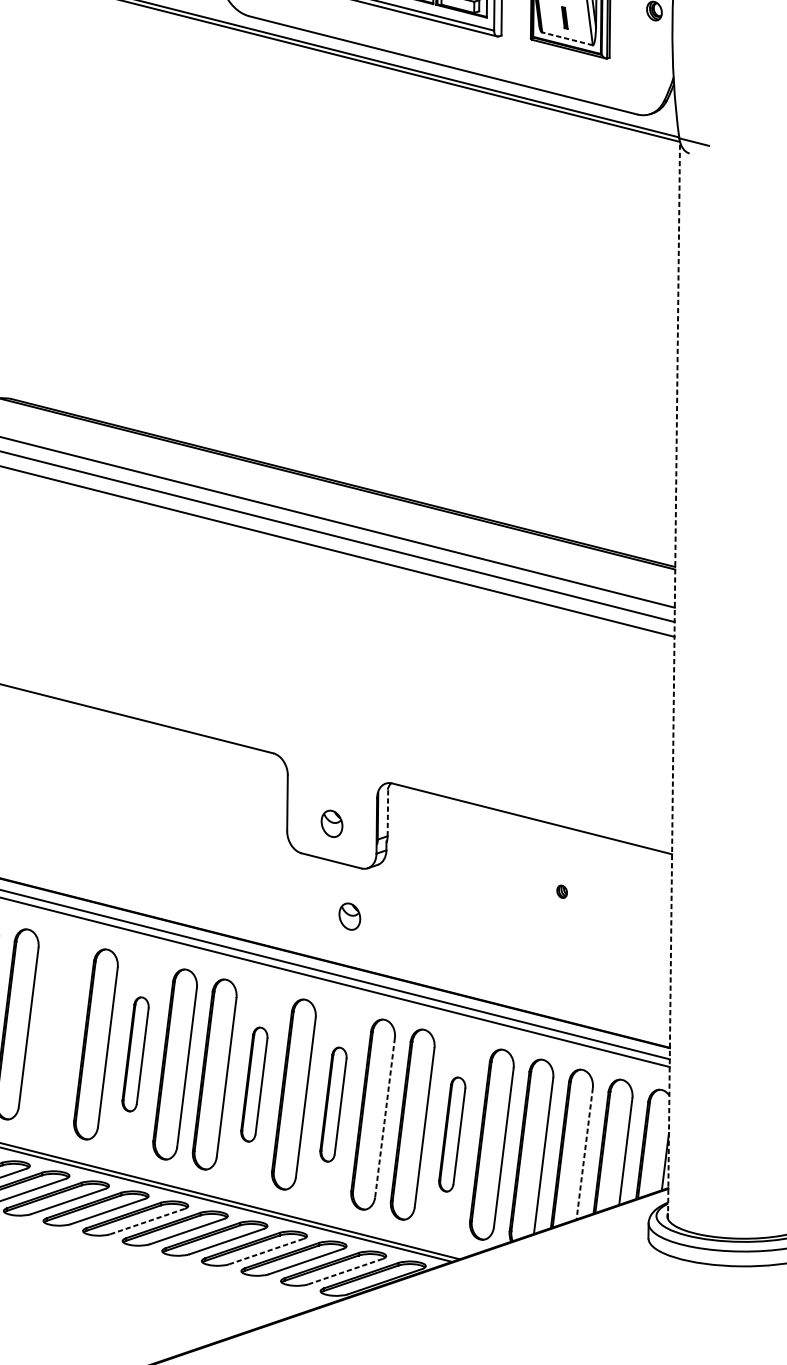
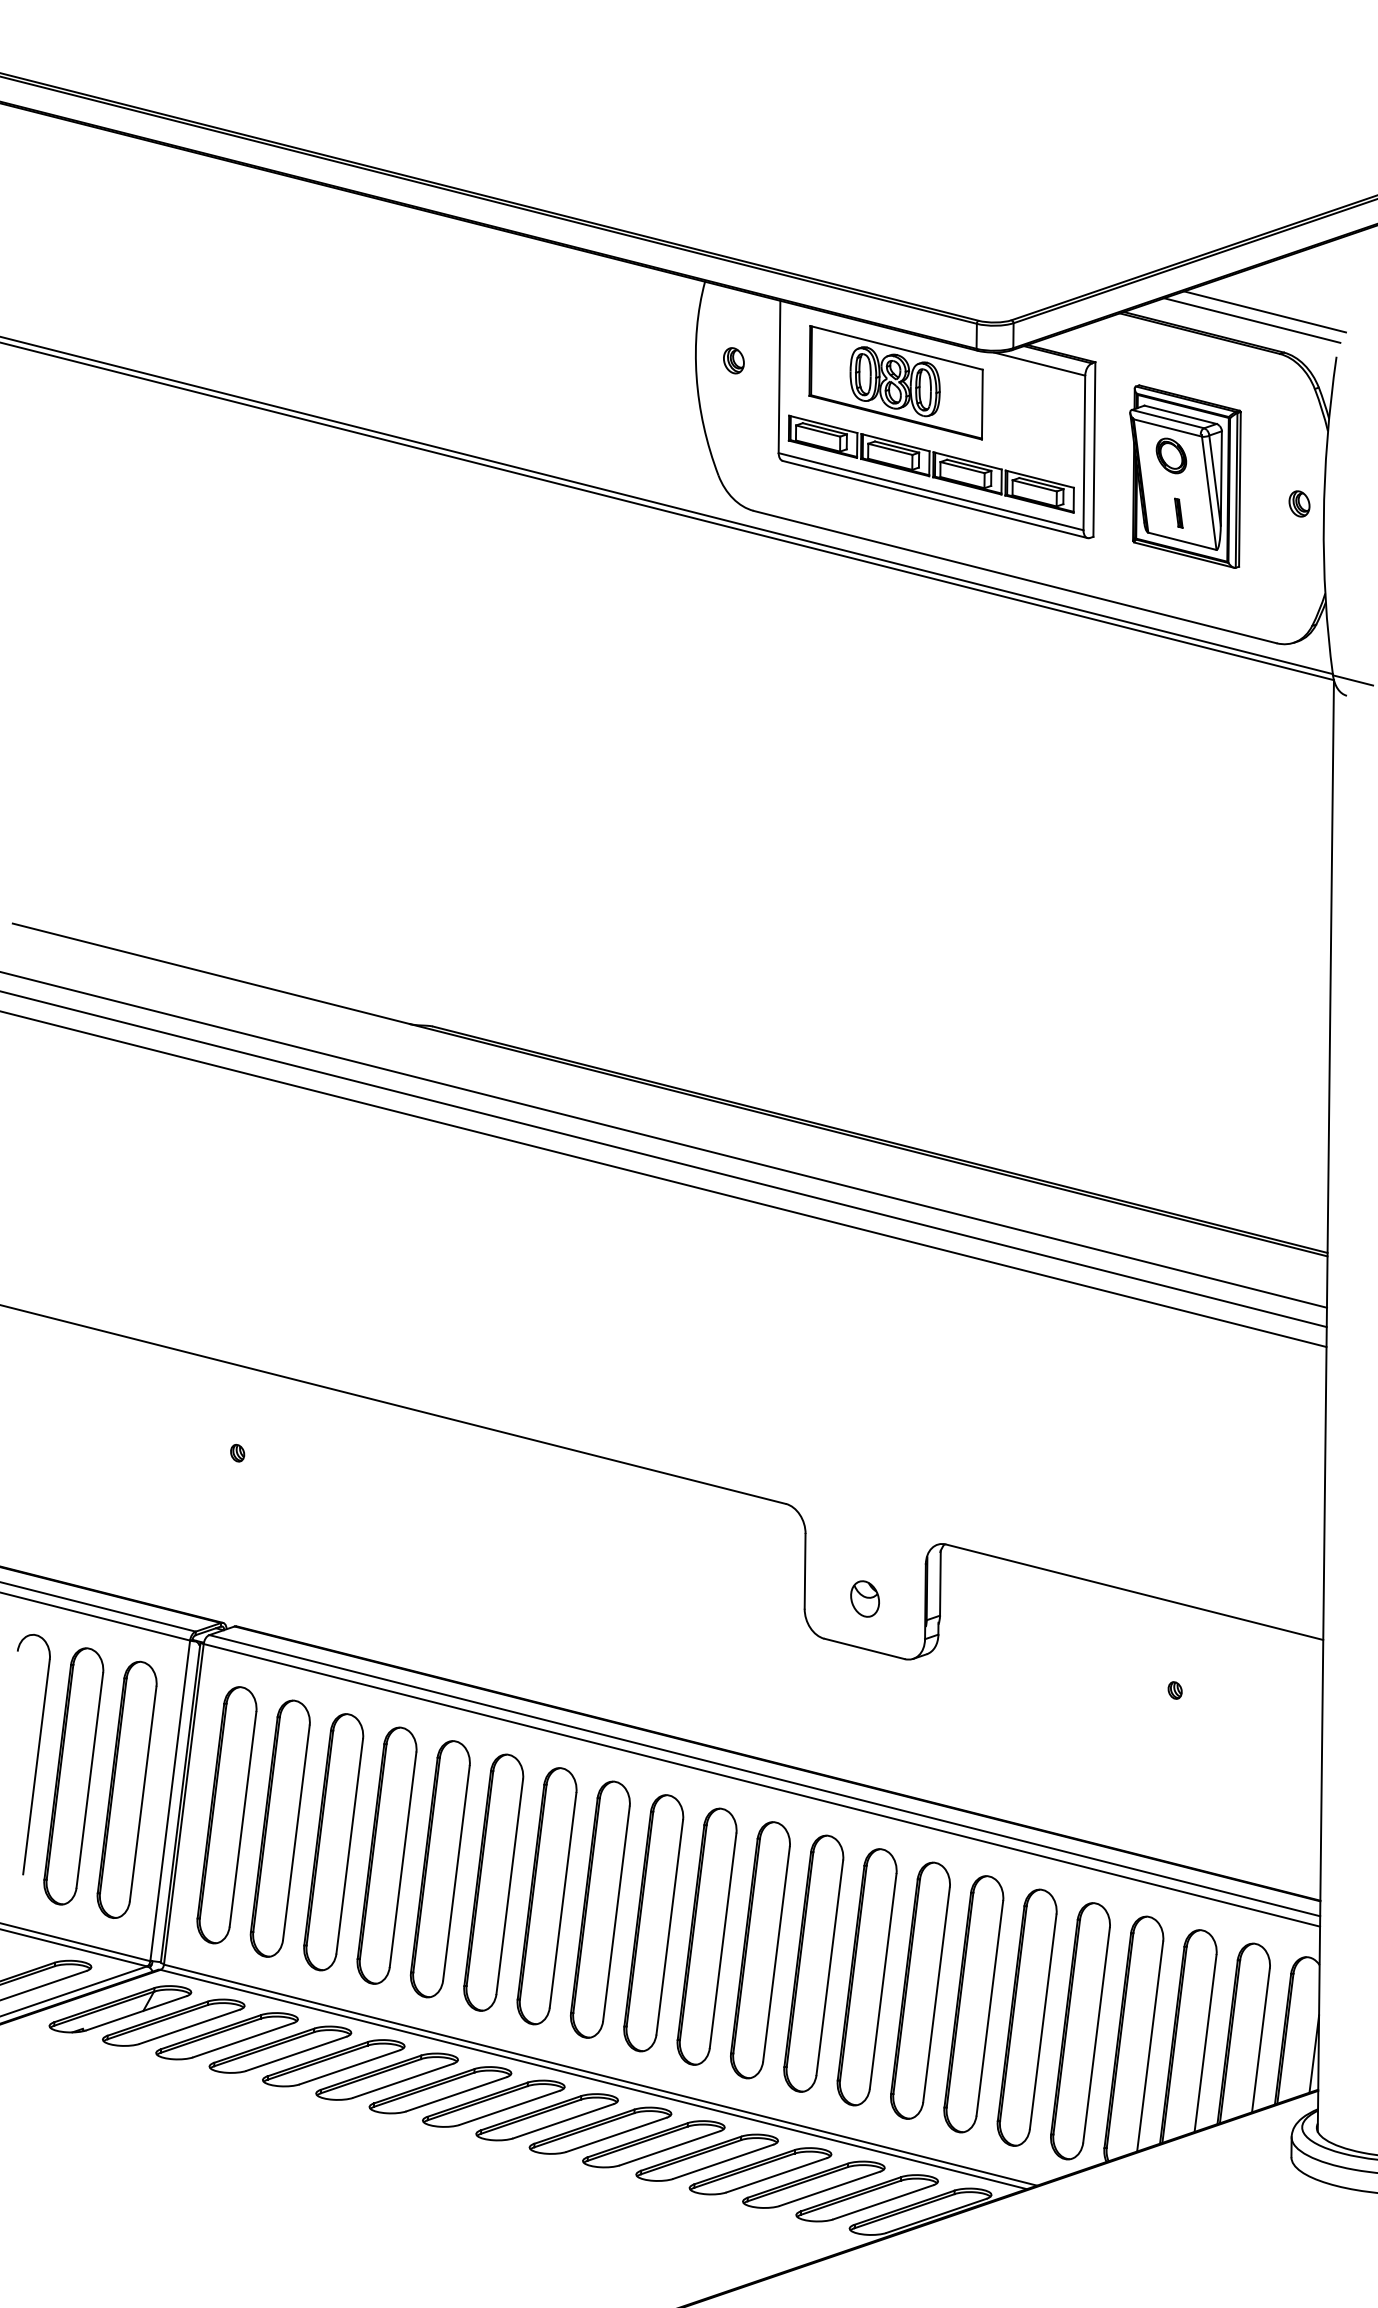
line: (566, 38) -> (1181, 541), dashed -> solid
line: (673, 680) -> (1325, 1406), dashed -> solid
line: (387, 811) -> (940, 1582), dashed -> solid
part: (349, 916) -> (888, 1723), removed
part: (56, 1034) -> (493, 1882), added
part: (135, 1054) -> (600, 1909), size x1.67
part: (254, 1084) -> (760, 1950), size x1.67
part: (333, 1104) -> (866, 1977), size x1.67
line: (385, 1118) -> (936, 1995), dashed -> solid
part: (451, 1134) -> (1026, 2017), size x1.67
line: (584, 1153) -> (1205, 2043), dashed -> solid
line: (147, 1221) -> (616, 2134), dashed -> solid
line: (266, 1251) -> (776, 2175), dashed -> solid
line: (345, 1271) -> (883, 2202), dashed -> solid

